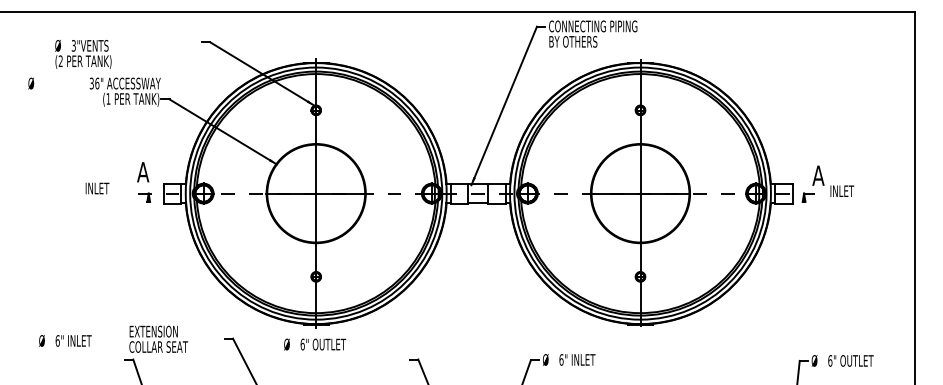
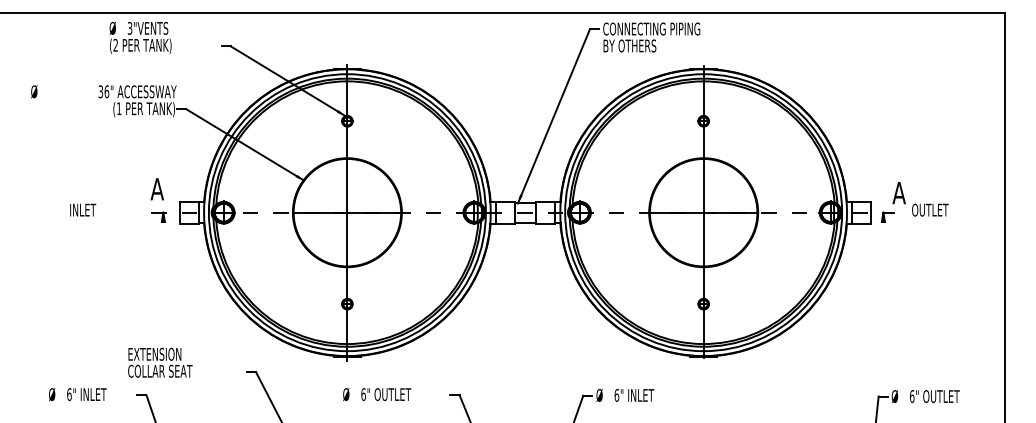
text: (83, 54) -> (140, 37), moved
text: (97, 187) -> (83, 209), moved
text: (846, 190) -> (930, 209), INLET -> OUTLET
text: (158, 339) -> (160, 362), moved
text: (65, 340) -> (77, 394), moved
text: (315, 344) -> (377, 394), moved

